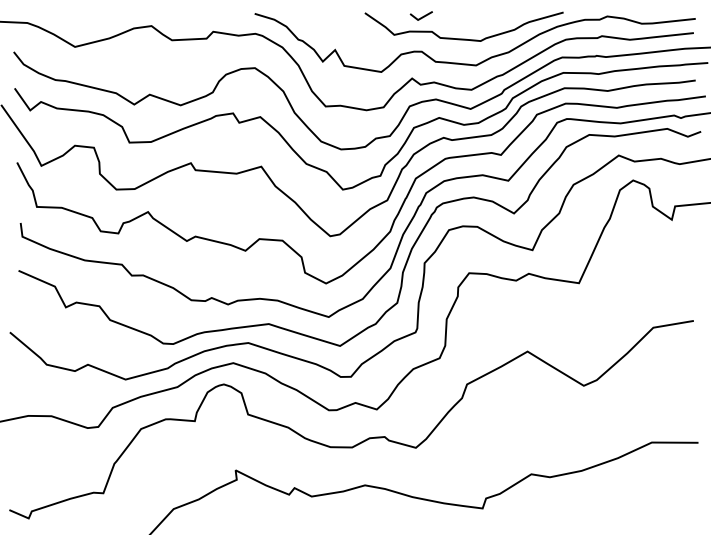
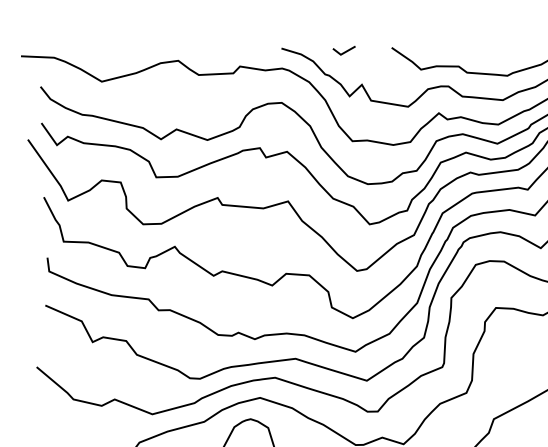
line: (420, 17) -> (343, 52), moved

